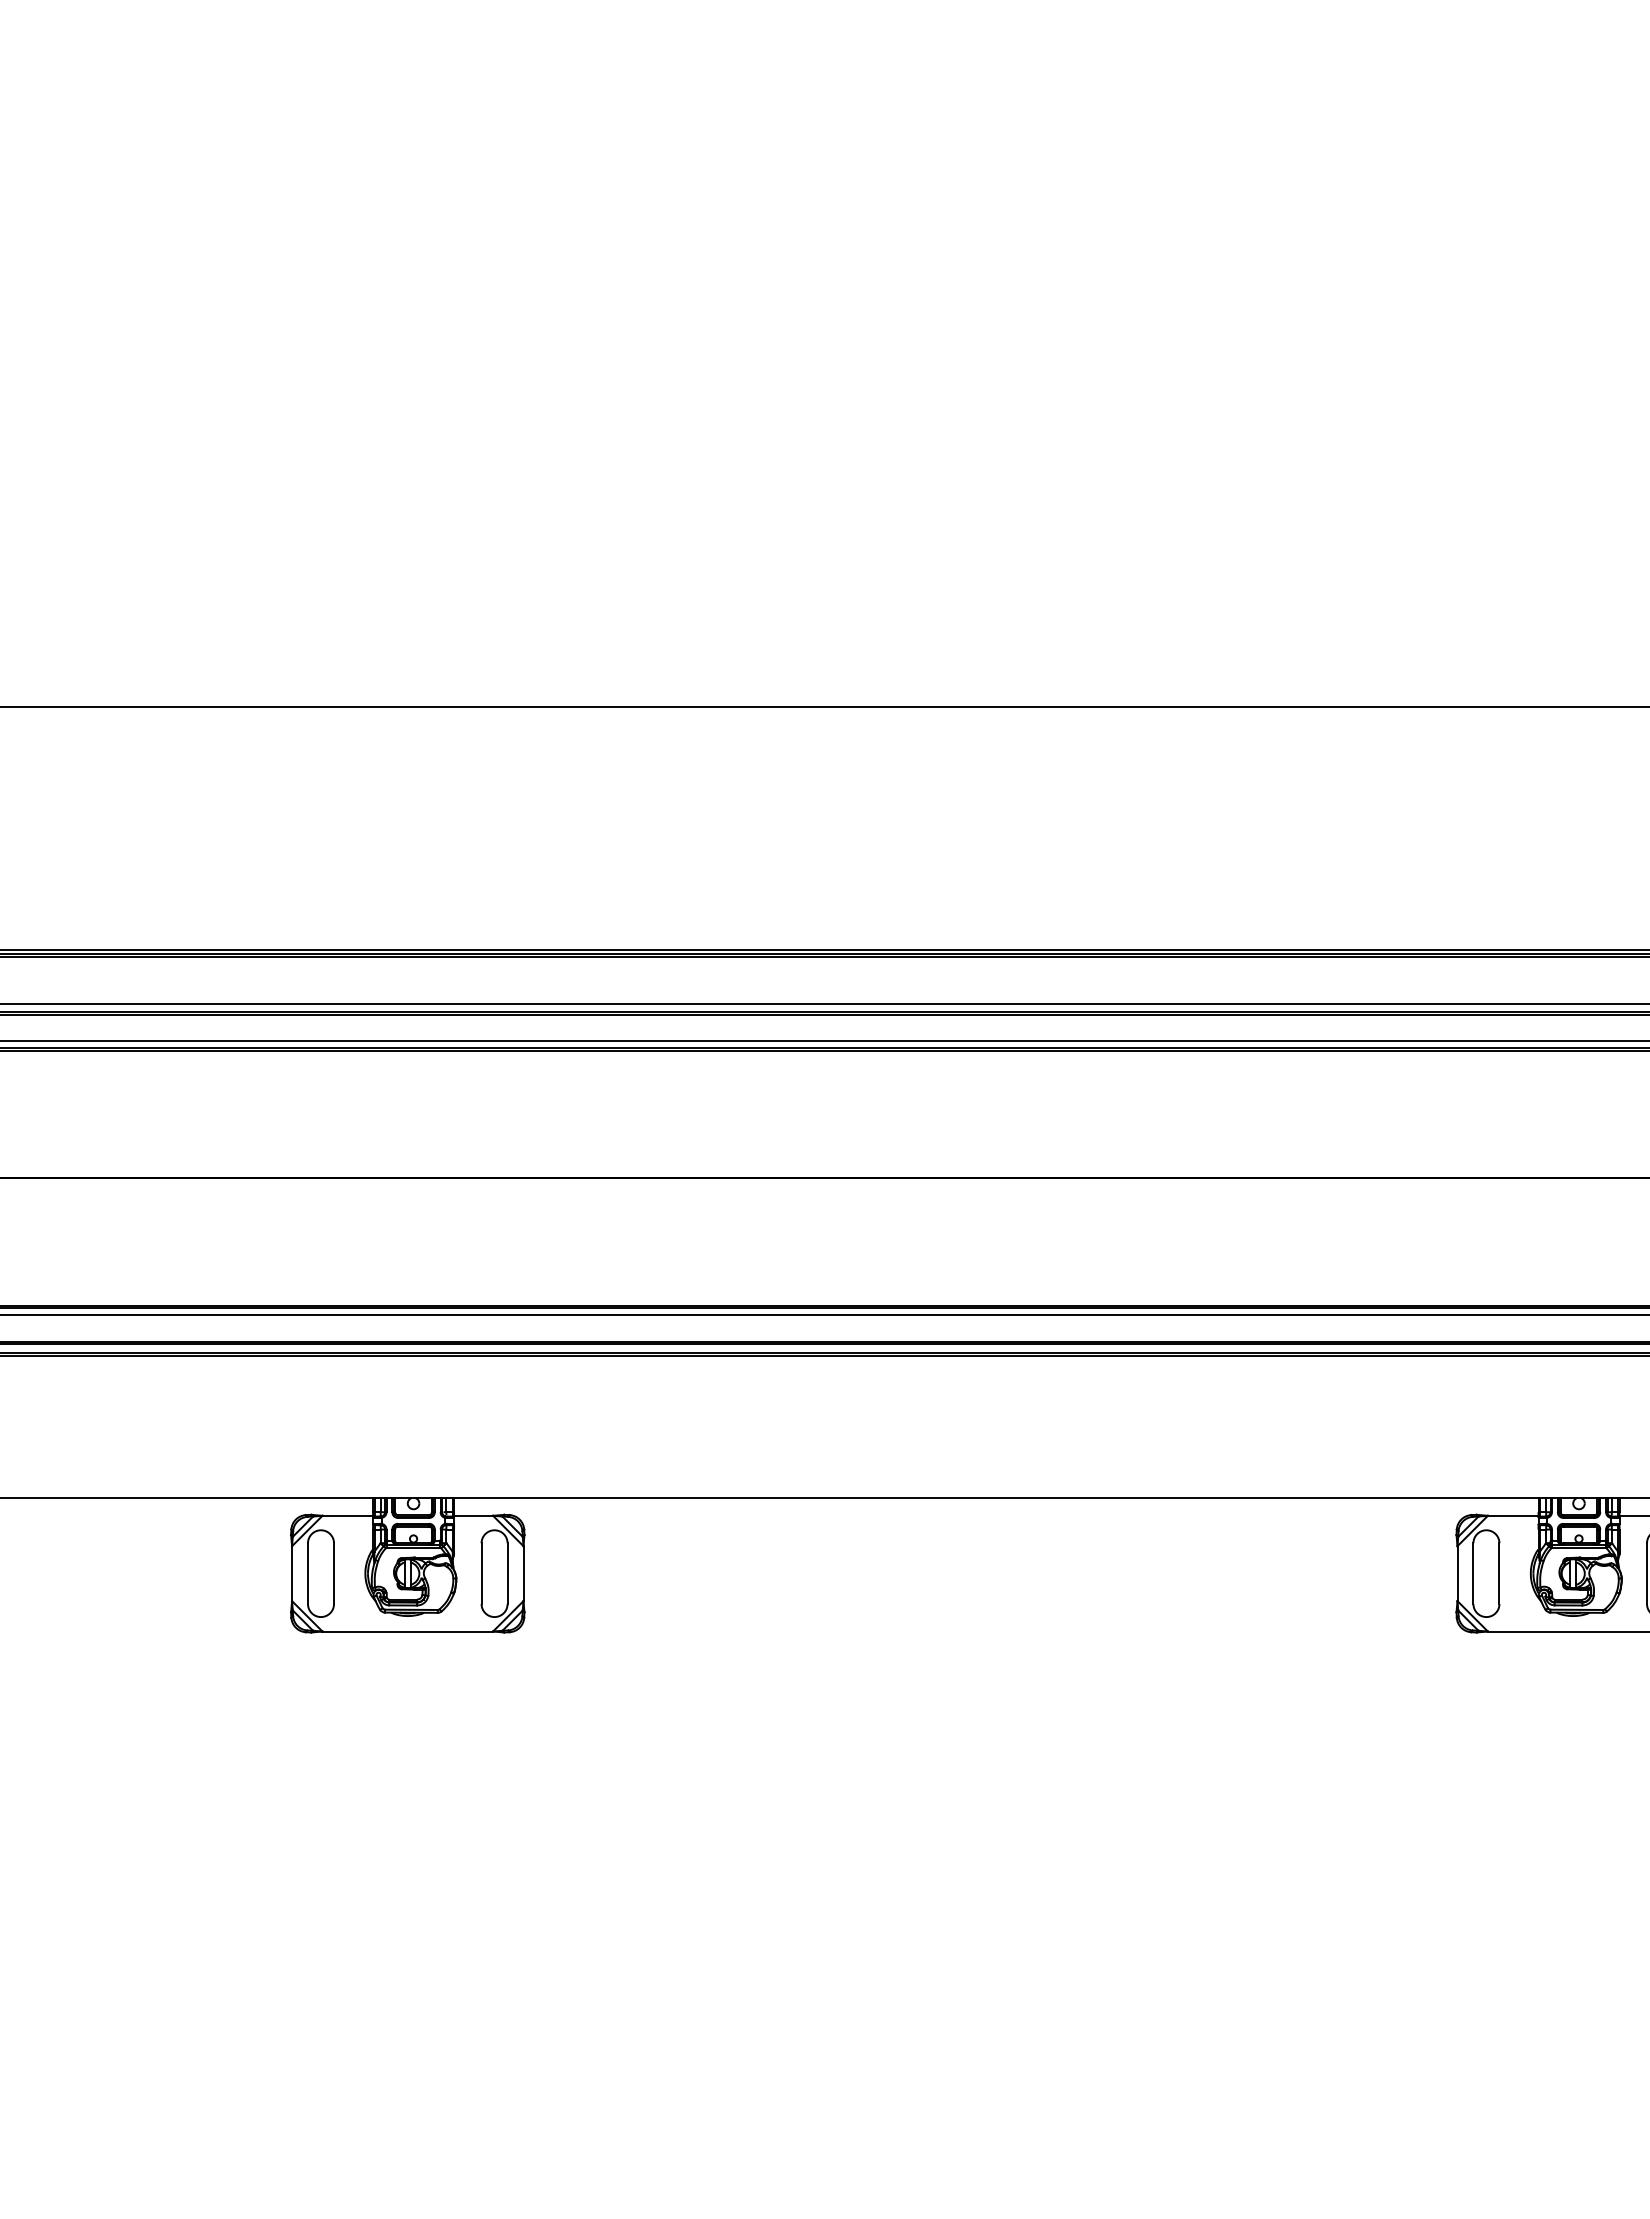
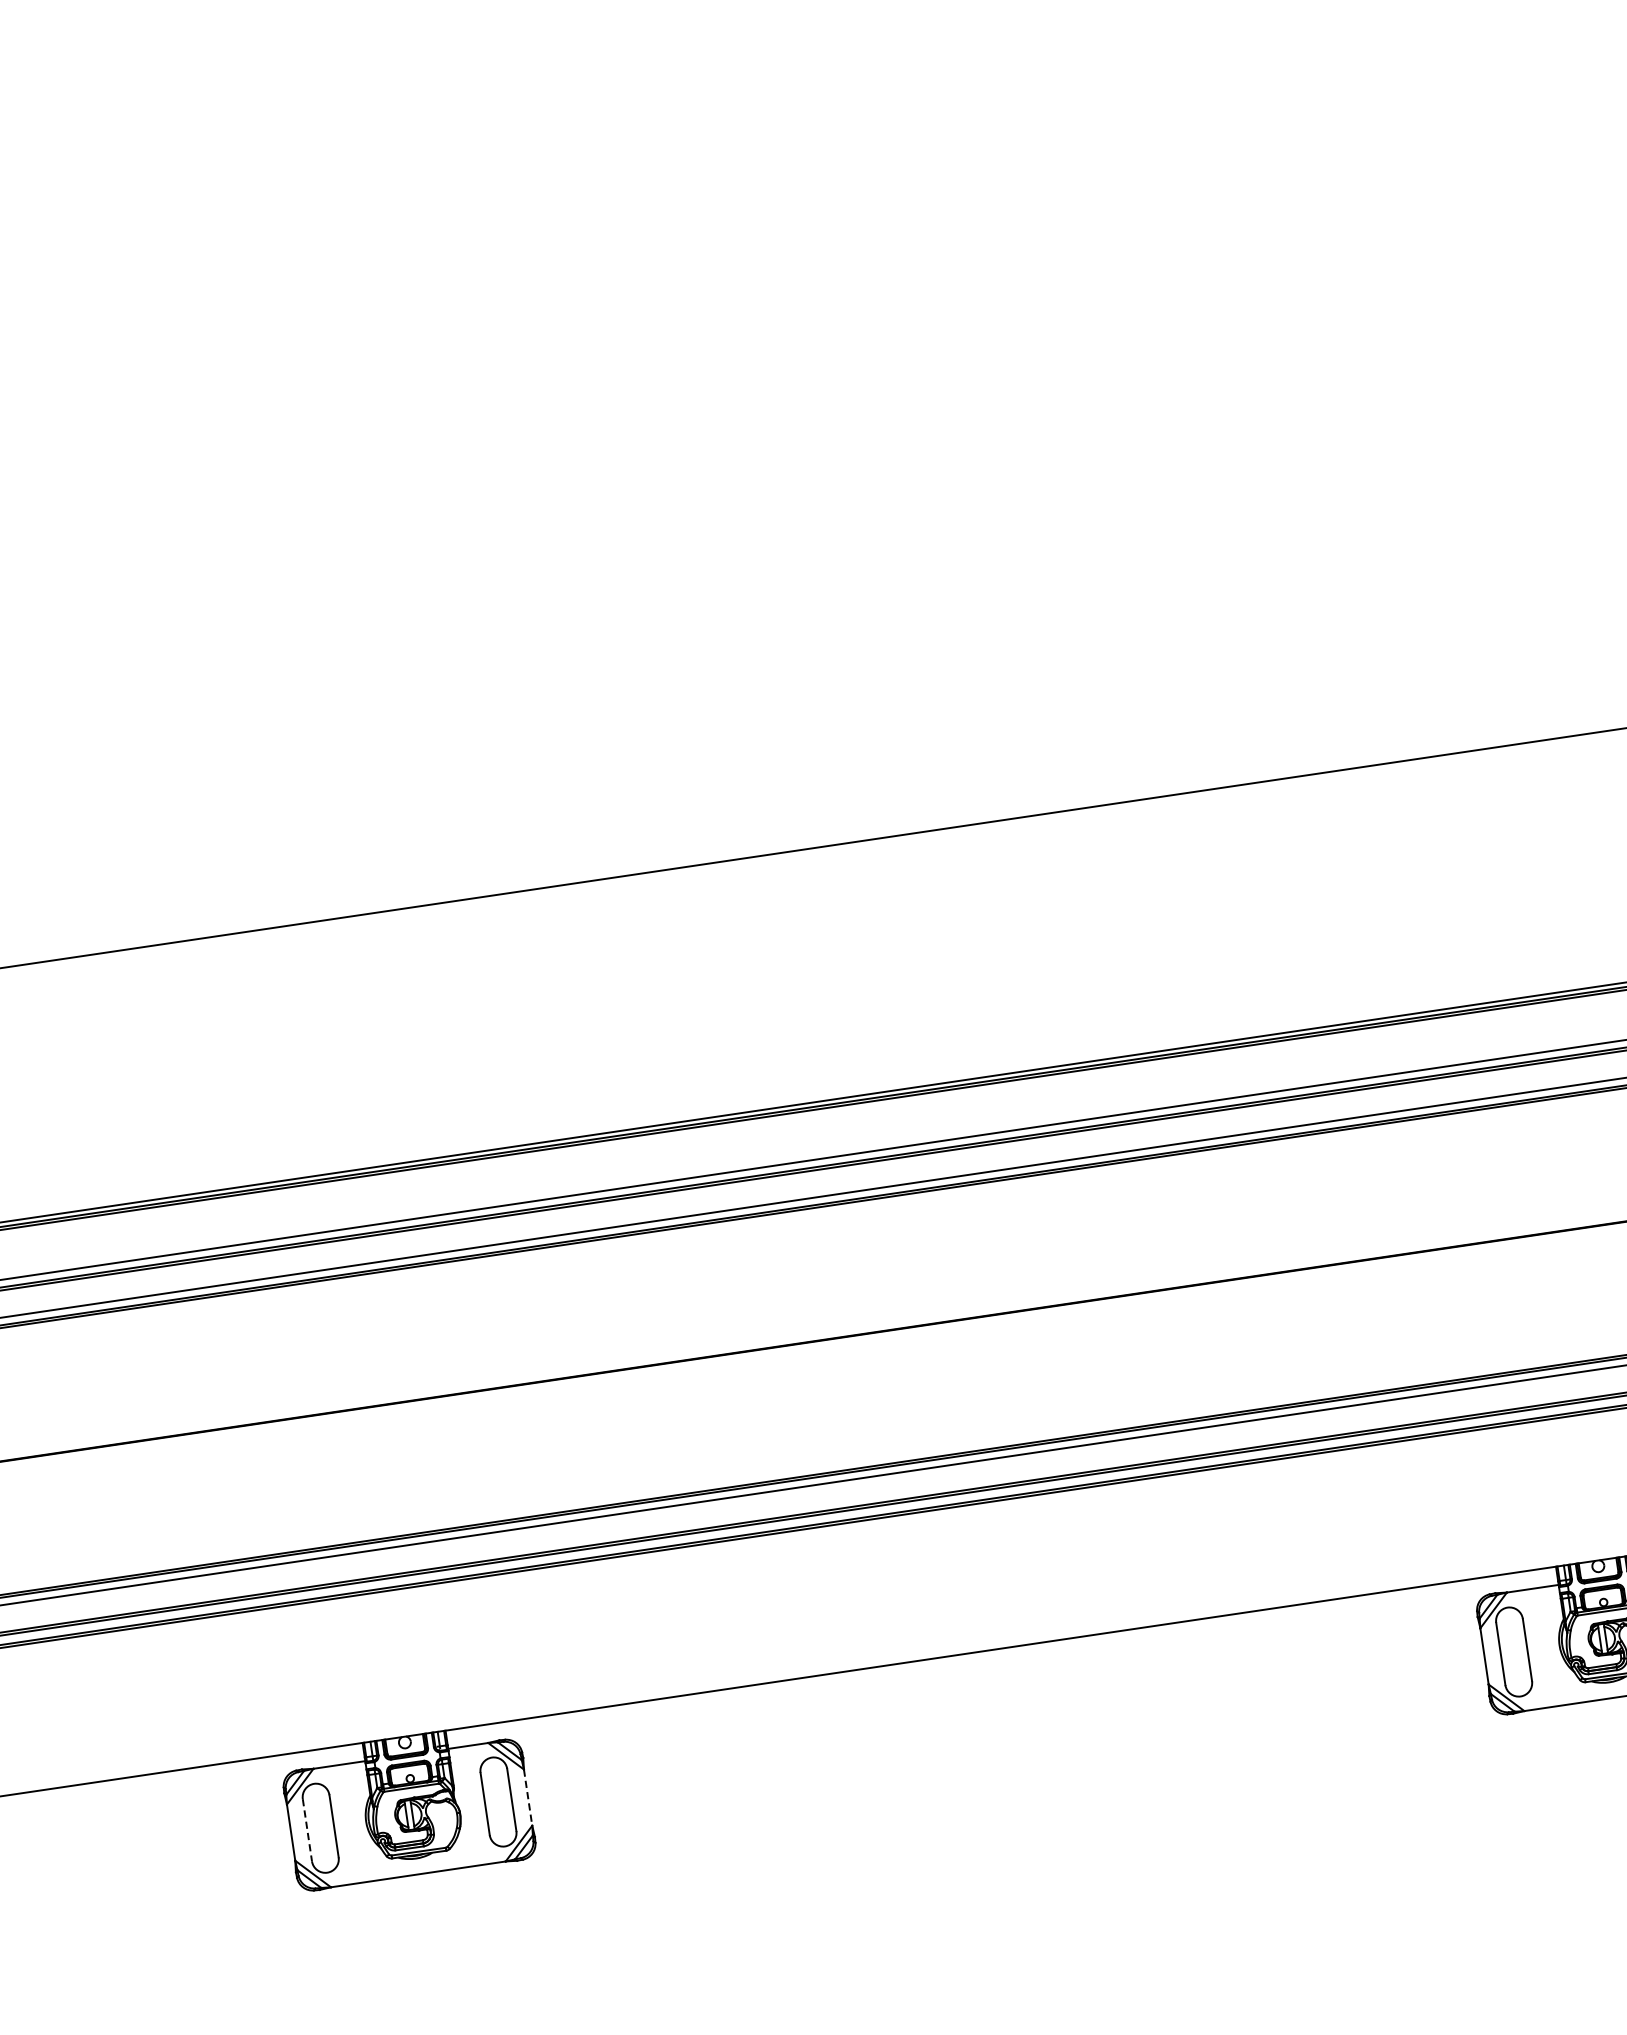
line: (307, 1574) -> (307, 1831), solid -> dashed
line: (523, 1574) -> (528, 1798), solid -> dashed

